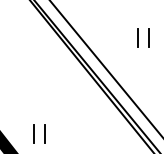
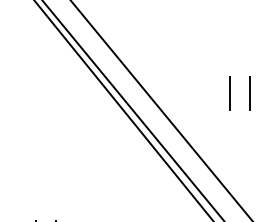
part: (143, 37) -> (239, 93), moved

